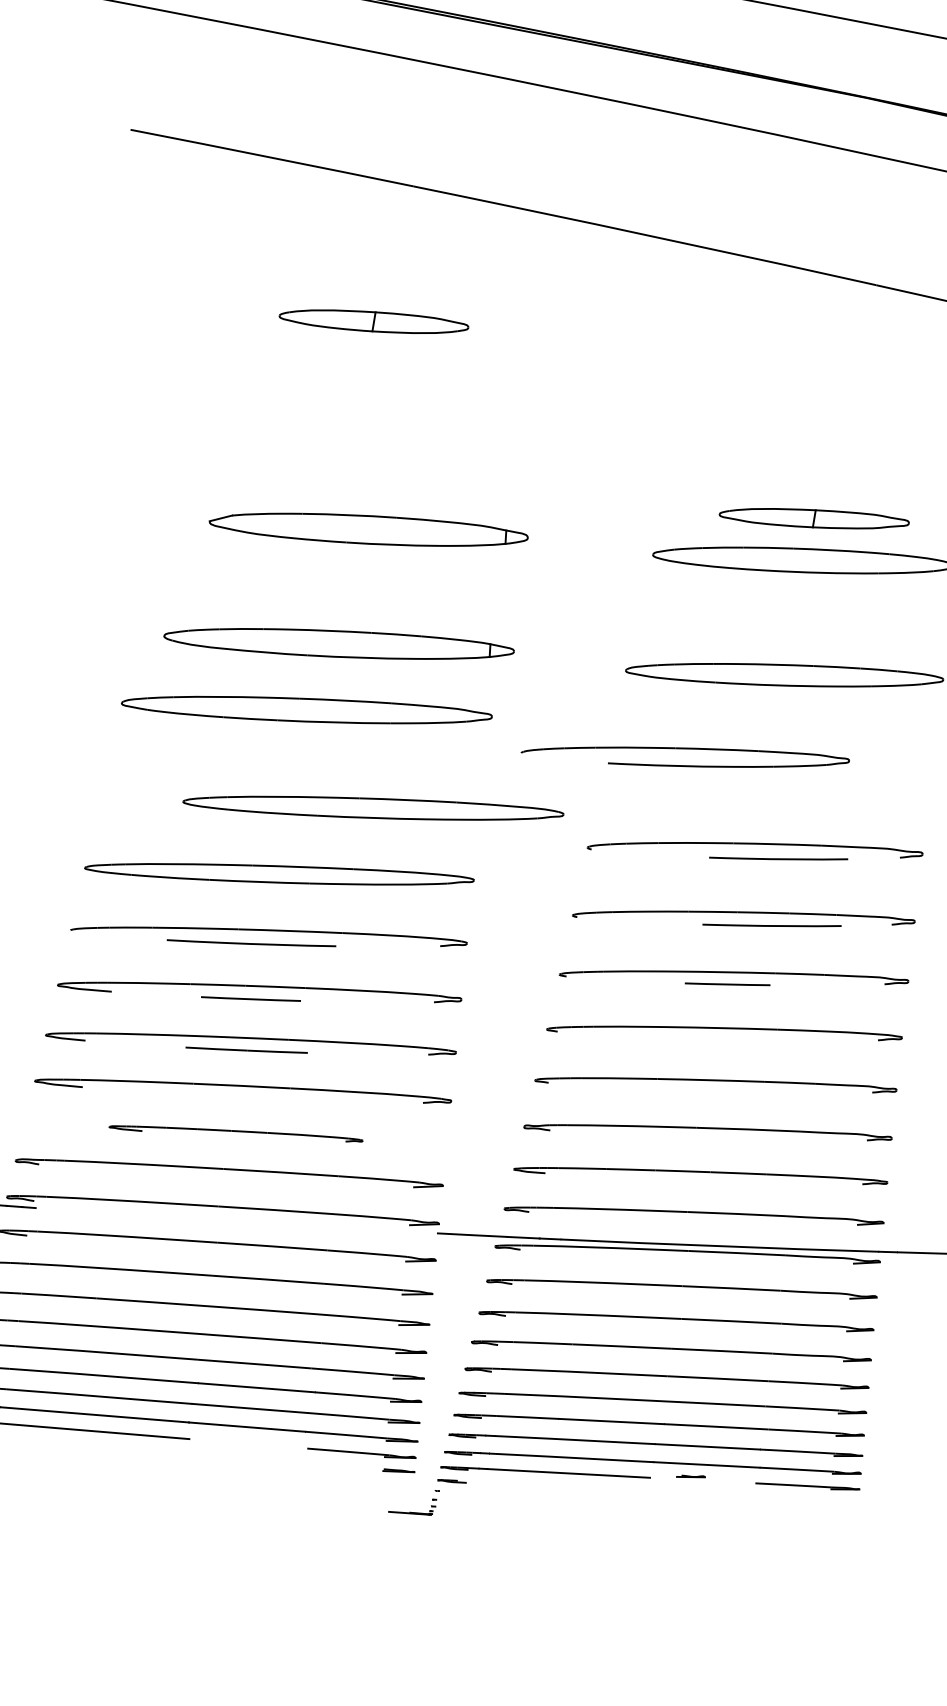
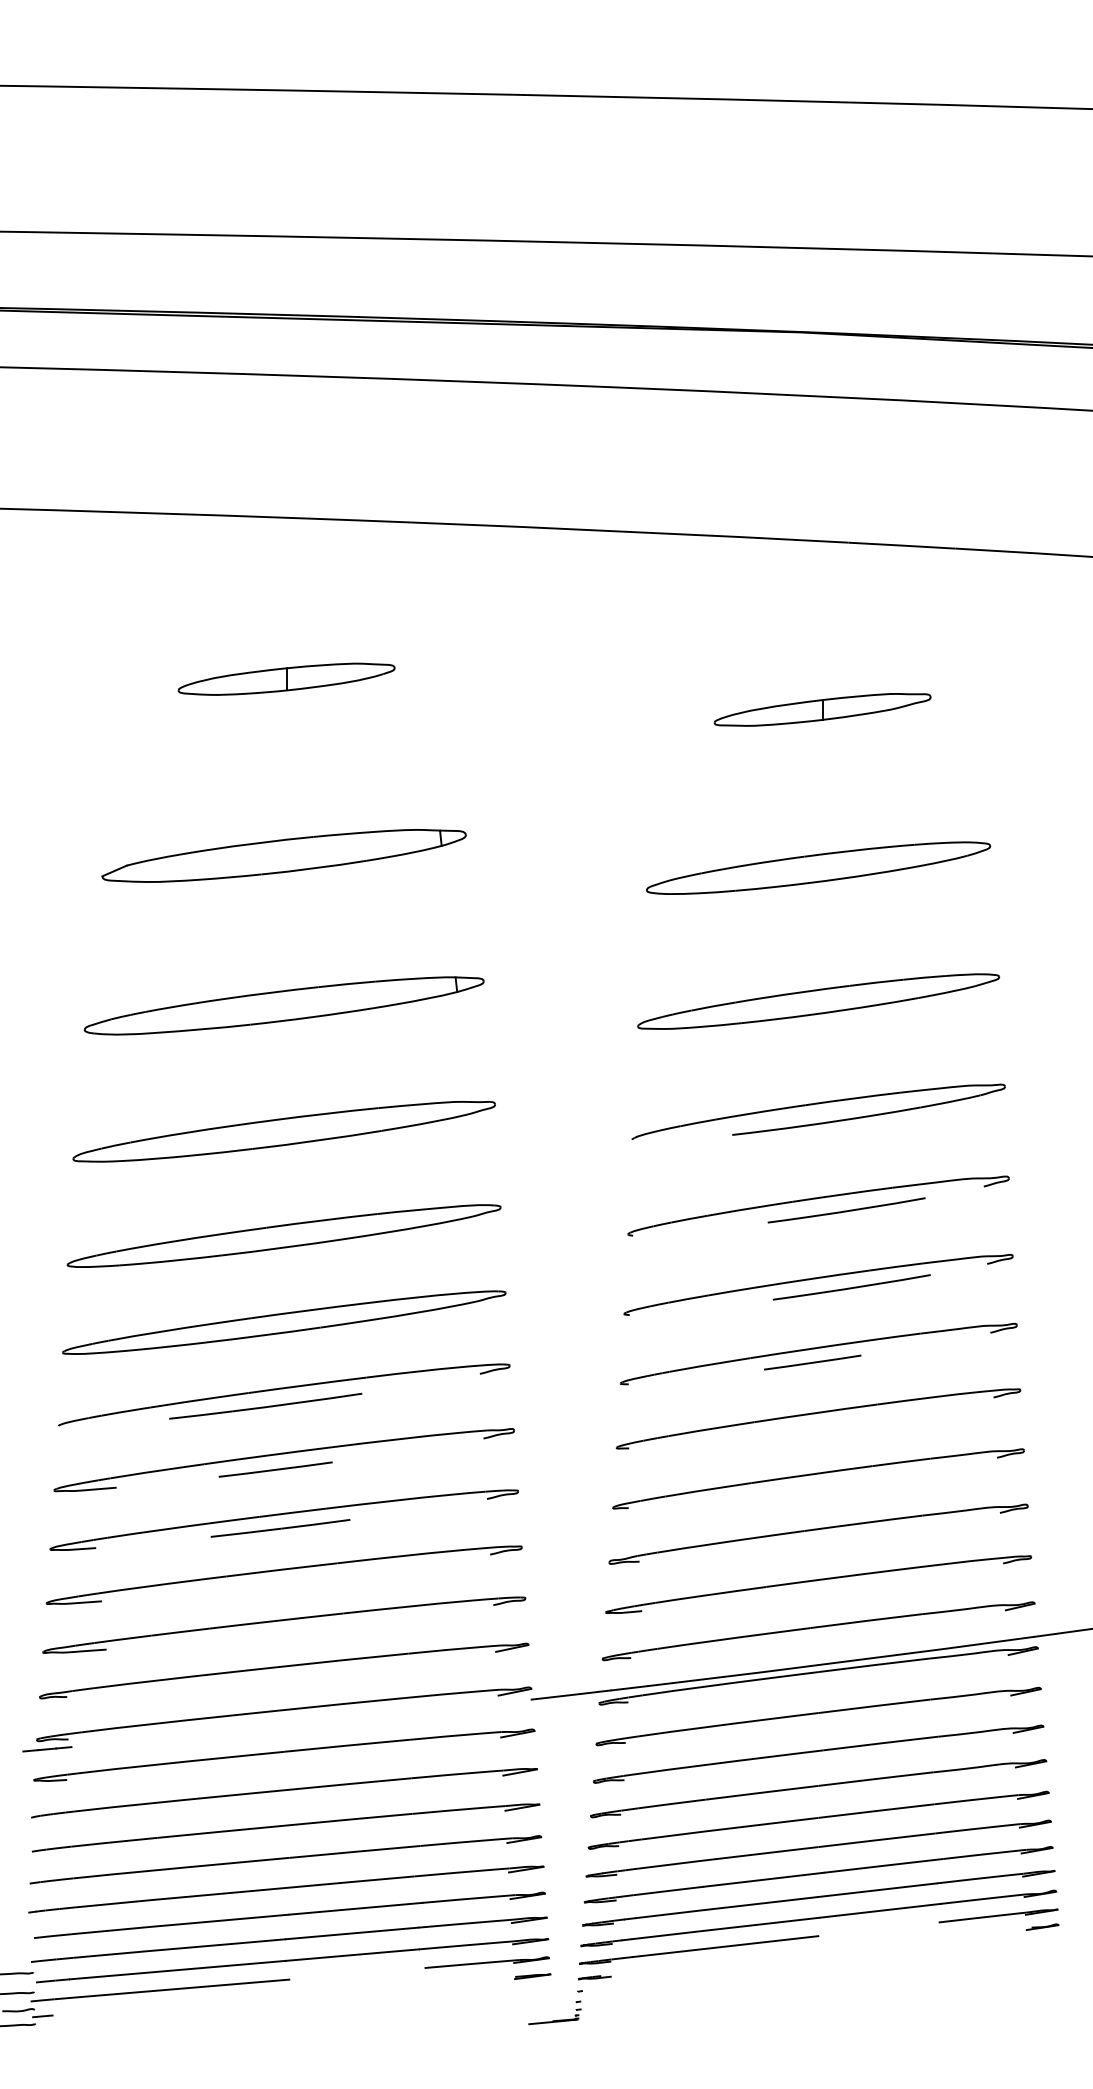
part: (814, 518) -> (822, 709), moved
part: (368, 529) -> (283, 855), moved
part: (338, 643) -> (283, 1005), moved
part: (686, 749) -> (818, 1104), moved
part: (372, 807) -> (283, 1235), moved
part: (236, 1133) -> (284, 1624), size x1.67
line: (691, 1476) -> (1042, 1926), moved

